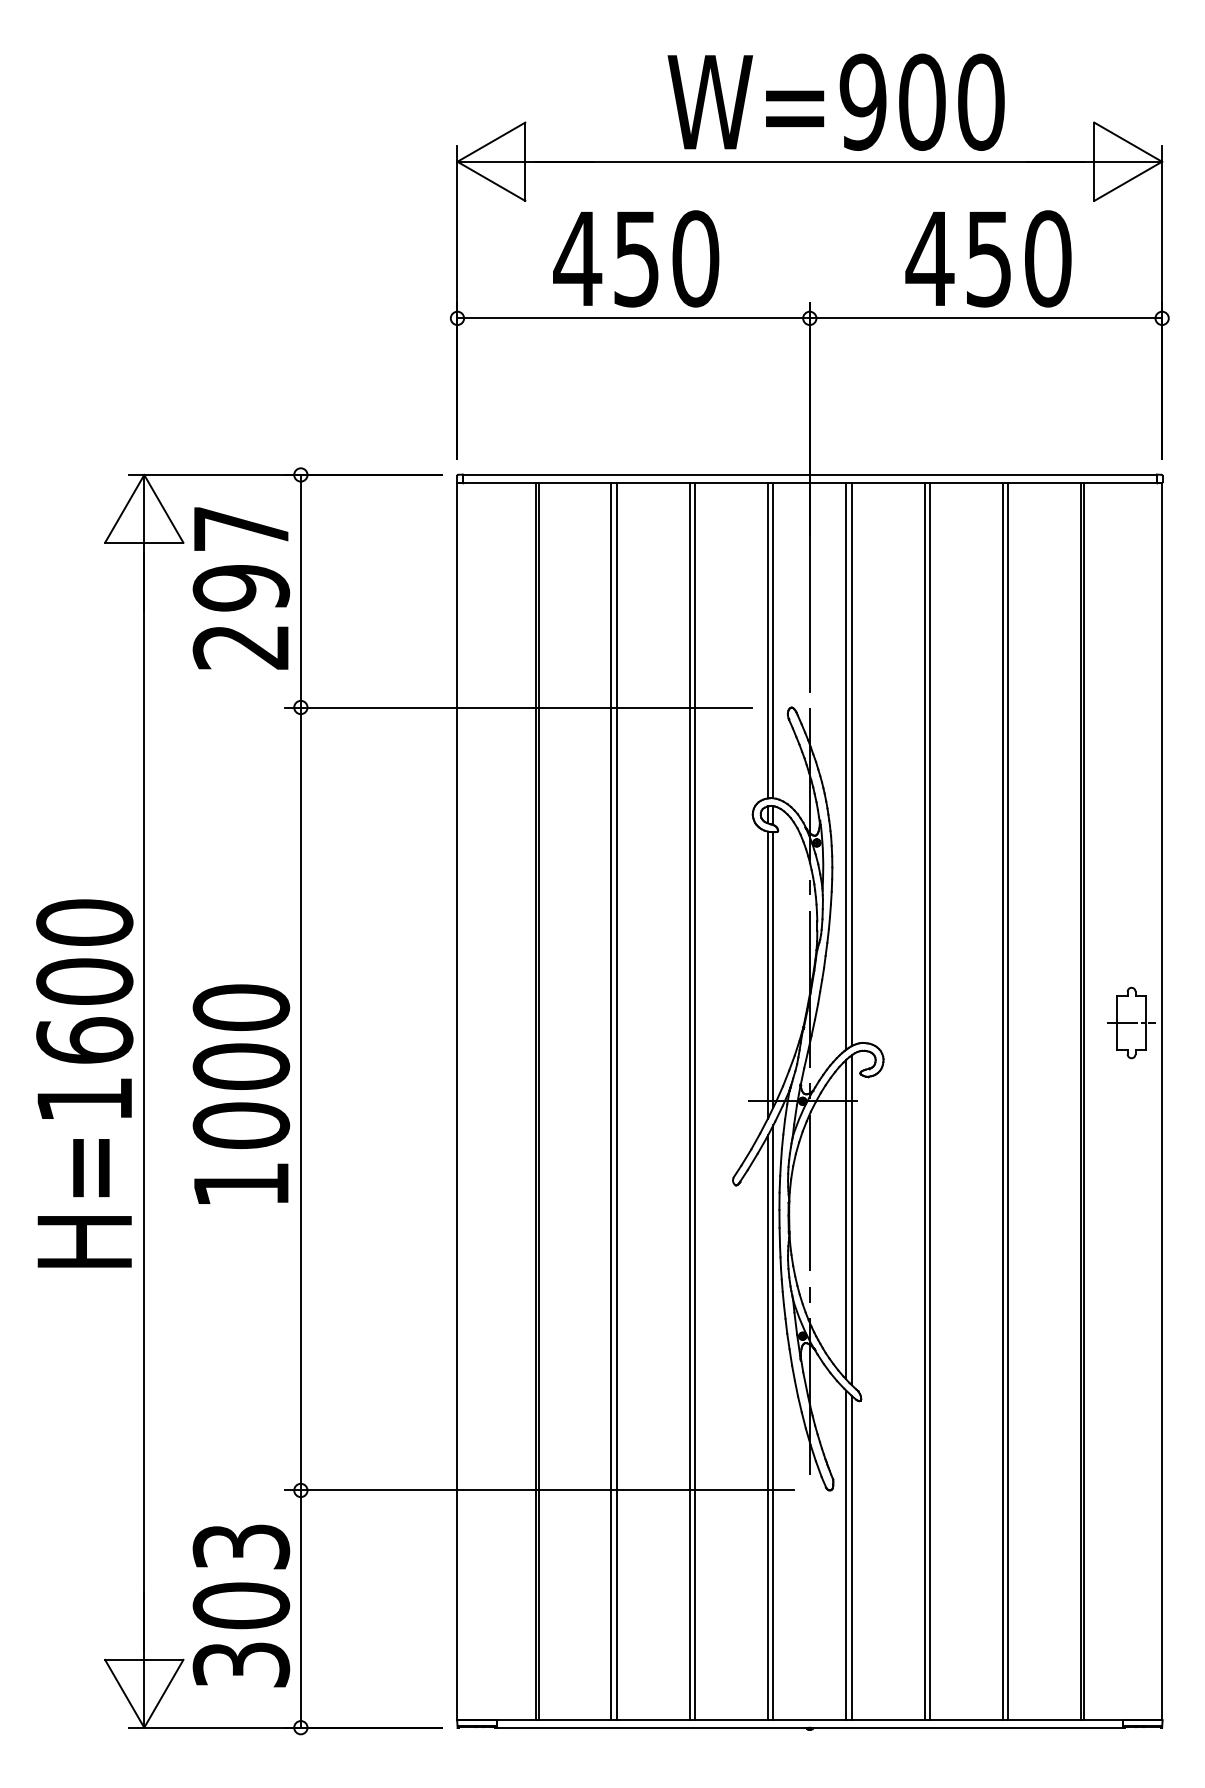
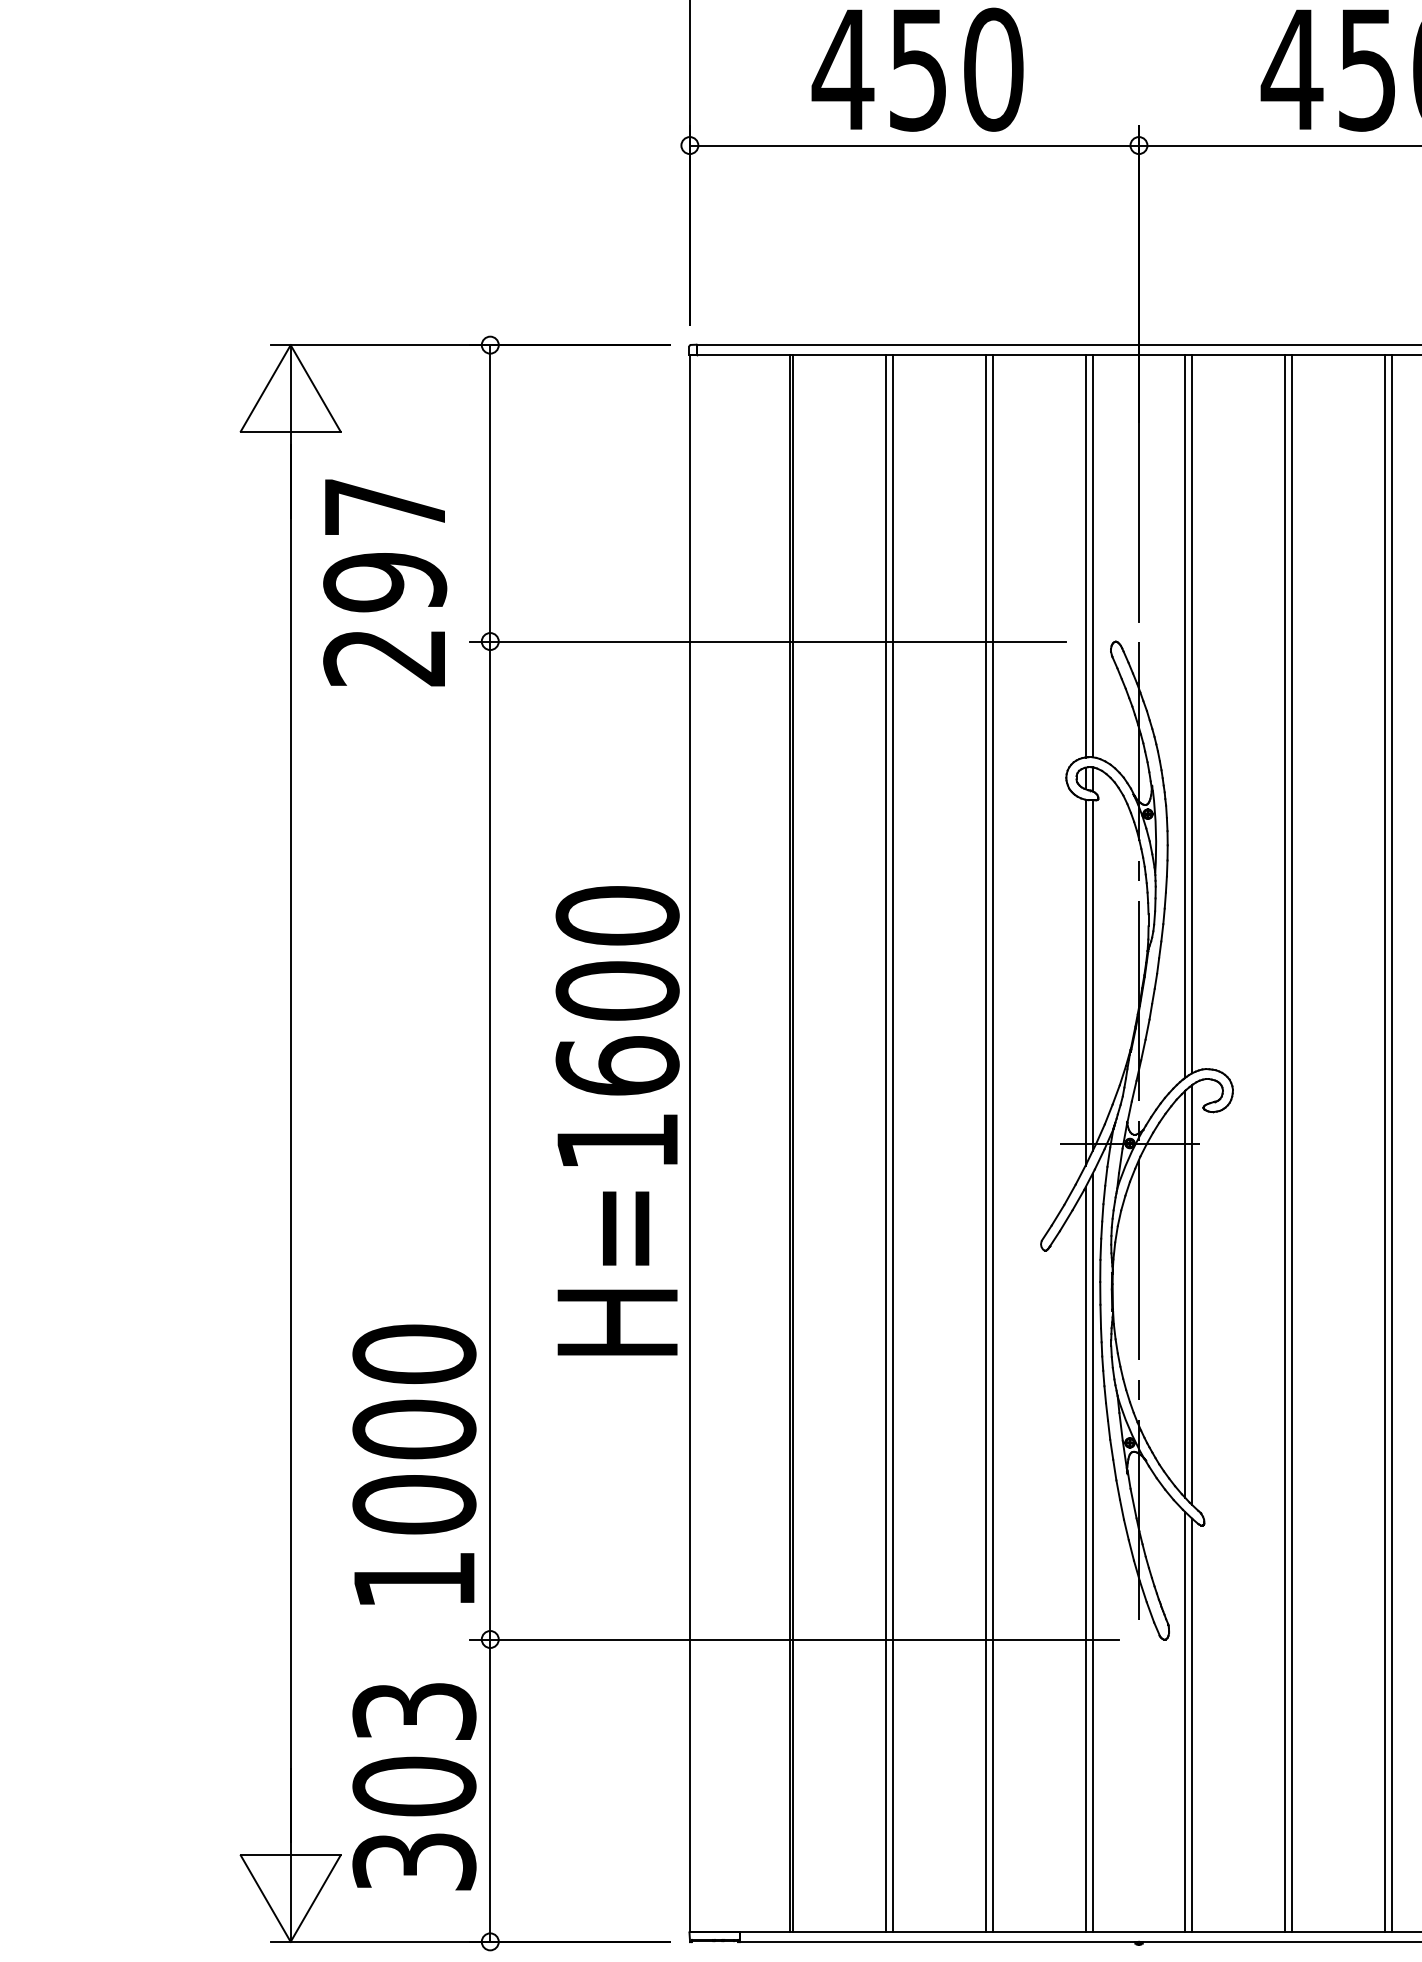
text: (241, 588) -> (385, 582), moved
text: (84, 1083) -> (617, 1120), moved
text: (241, 1093) -> (414, 1463), moved

